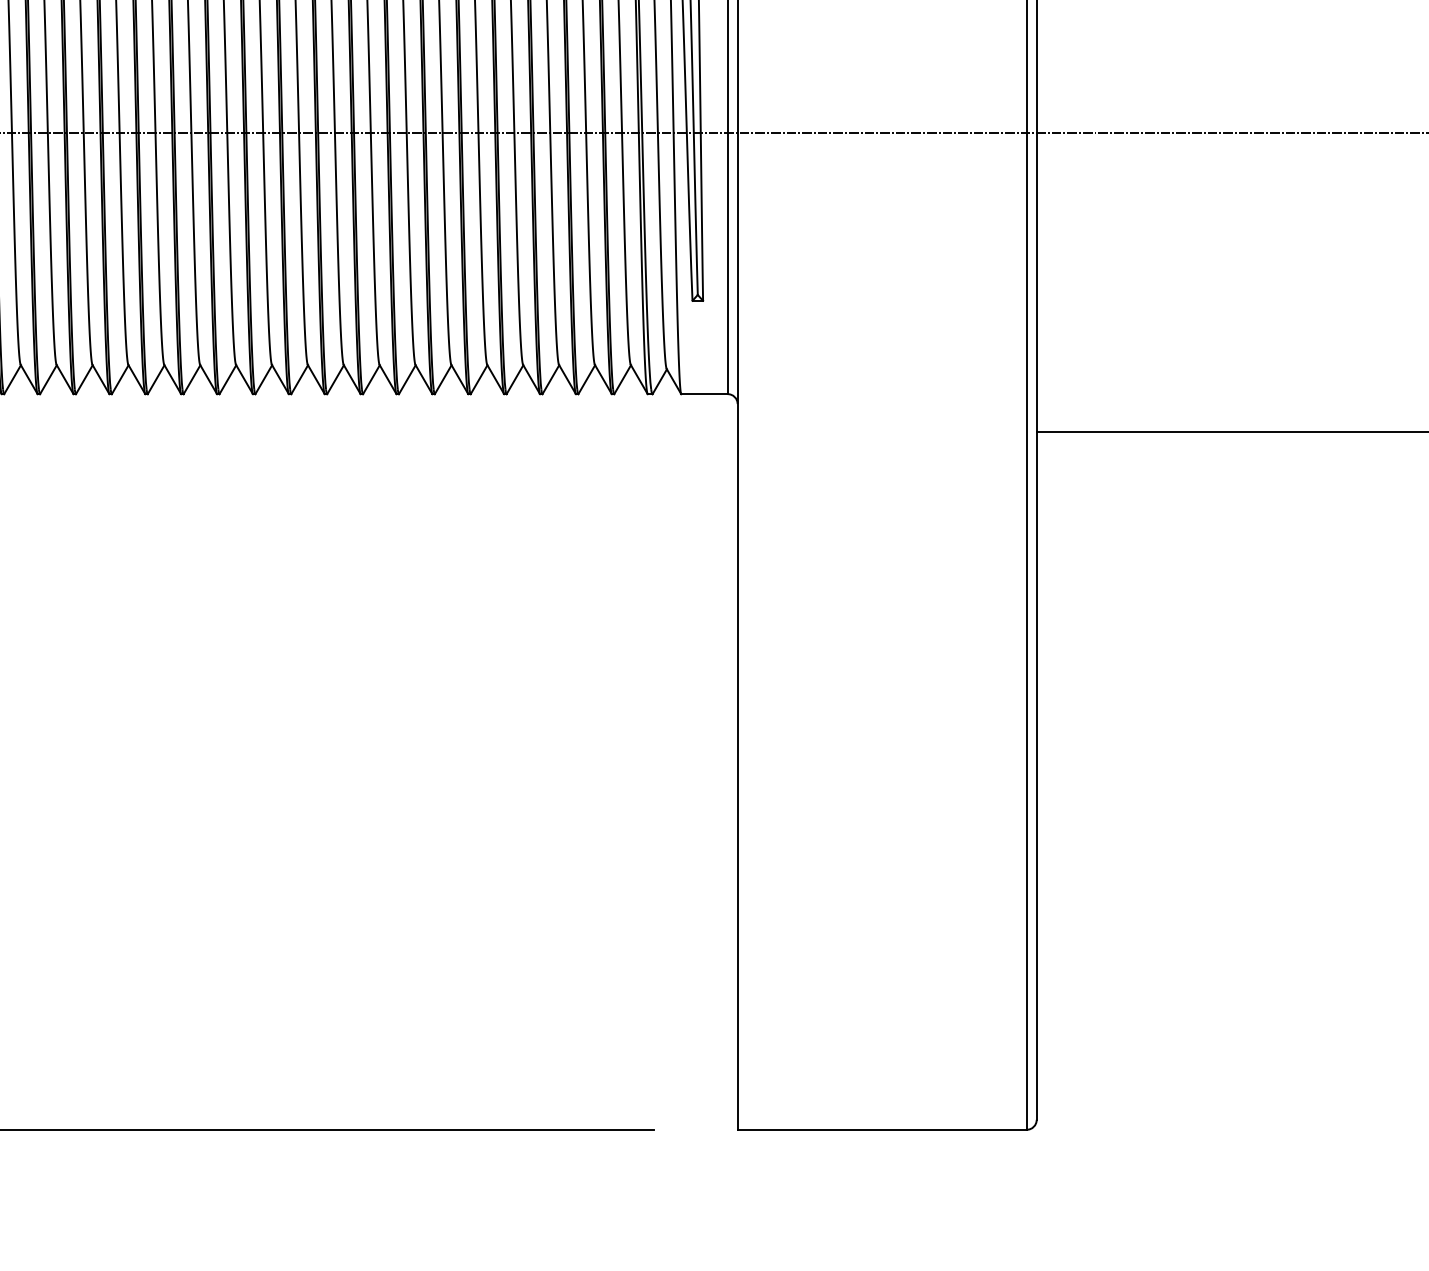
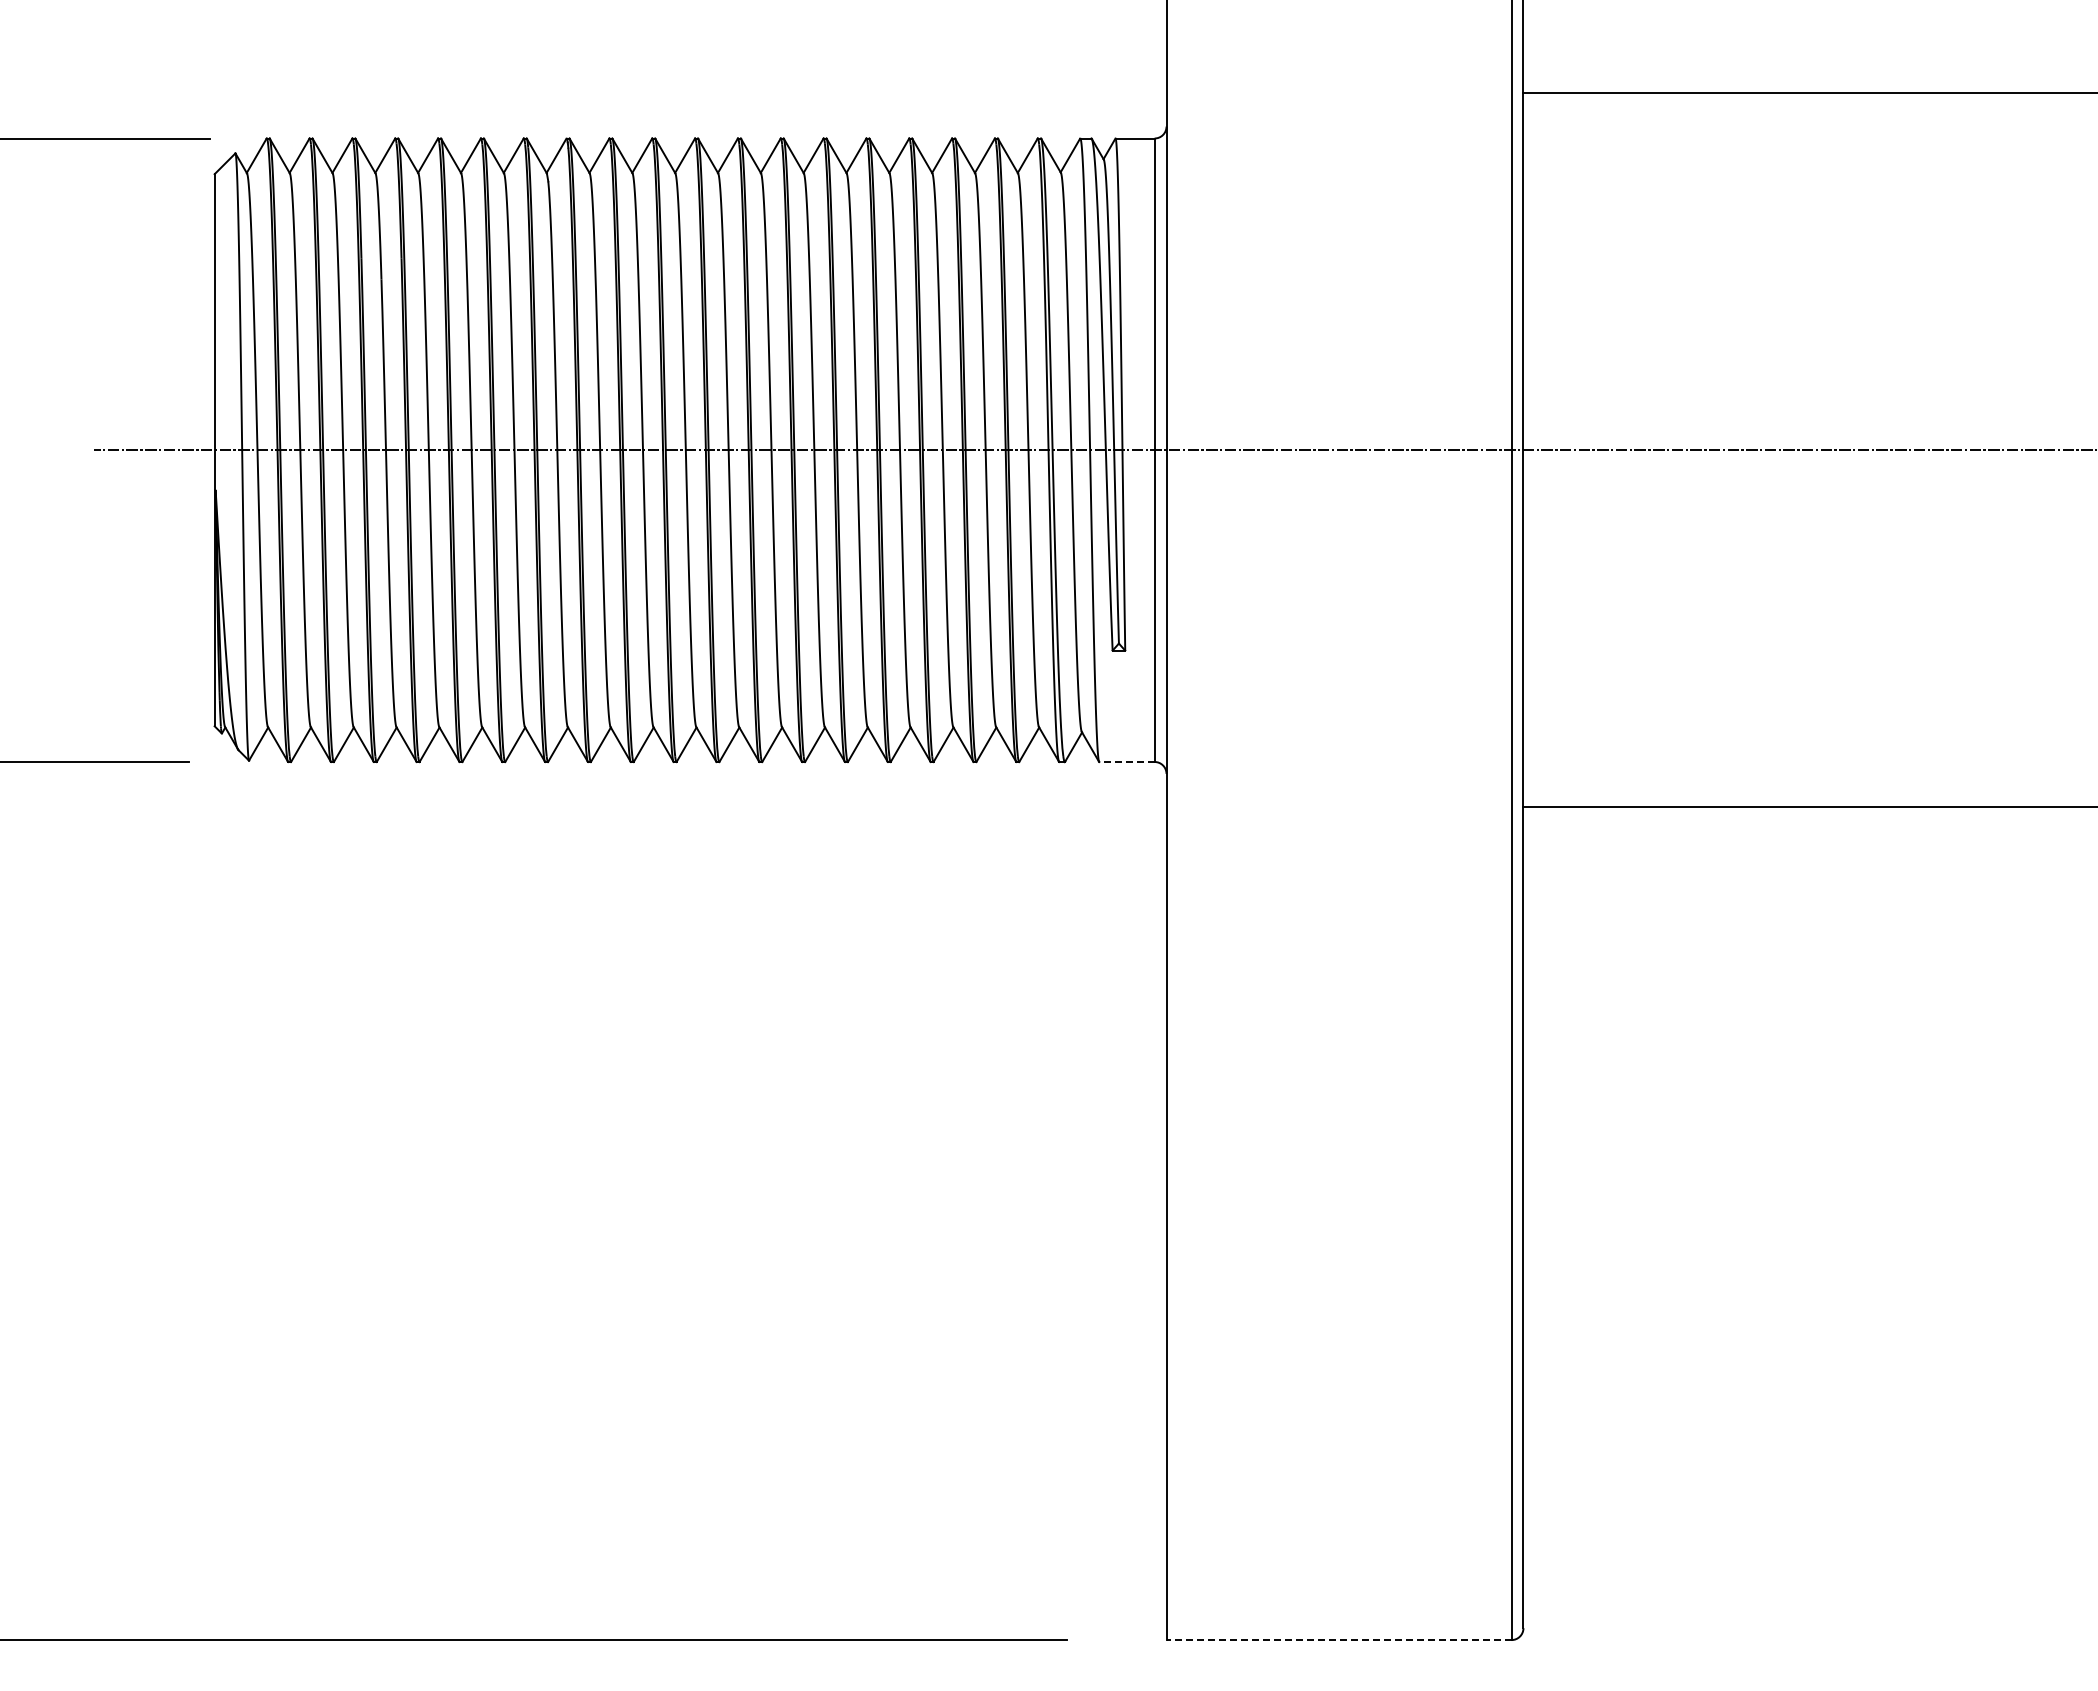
line: (704, 393) -> (1126, 761), solid -> dashed
line: (882, 1130) -> (1339, 1640), solid -> dashed

